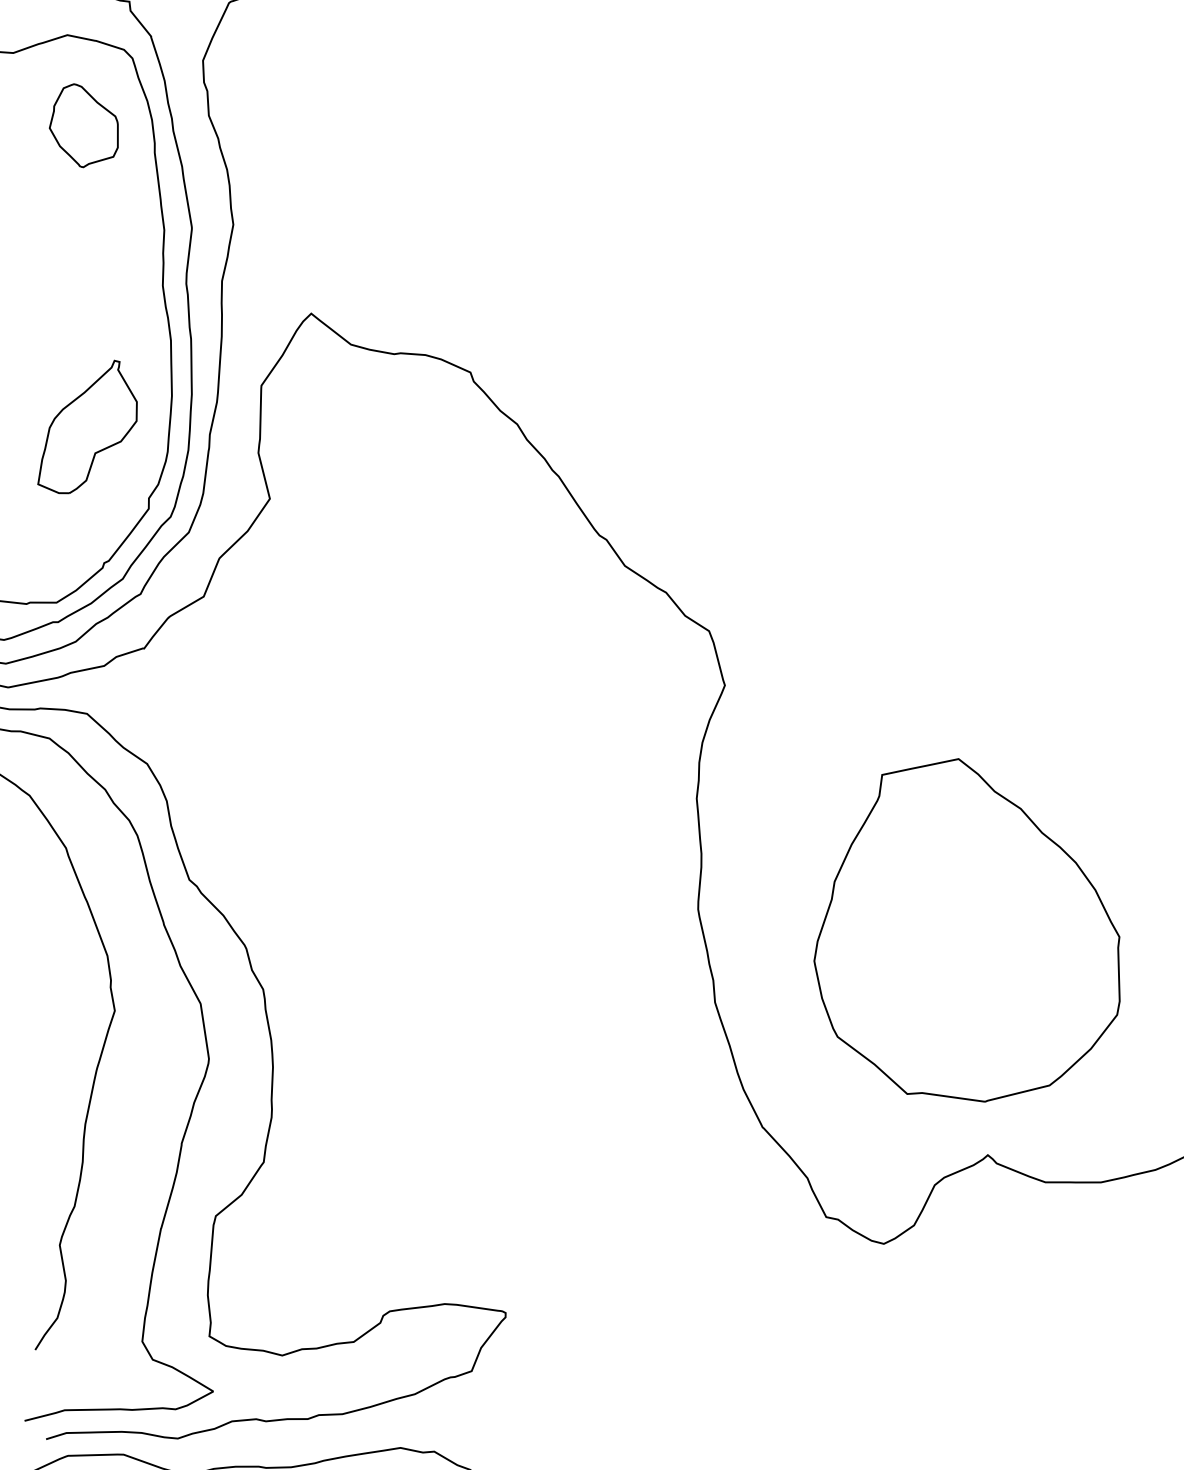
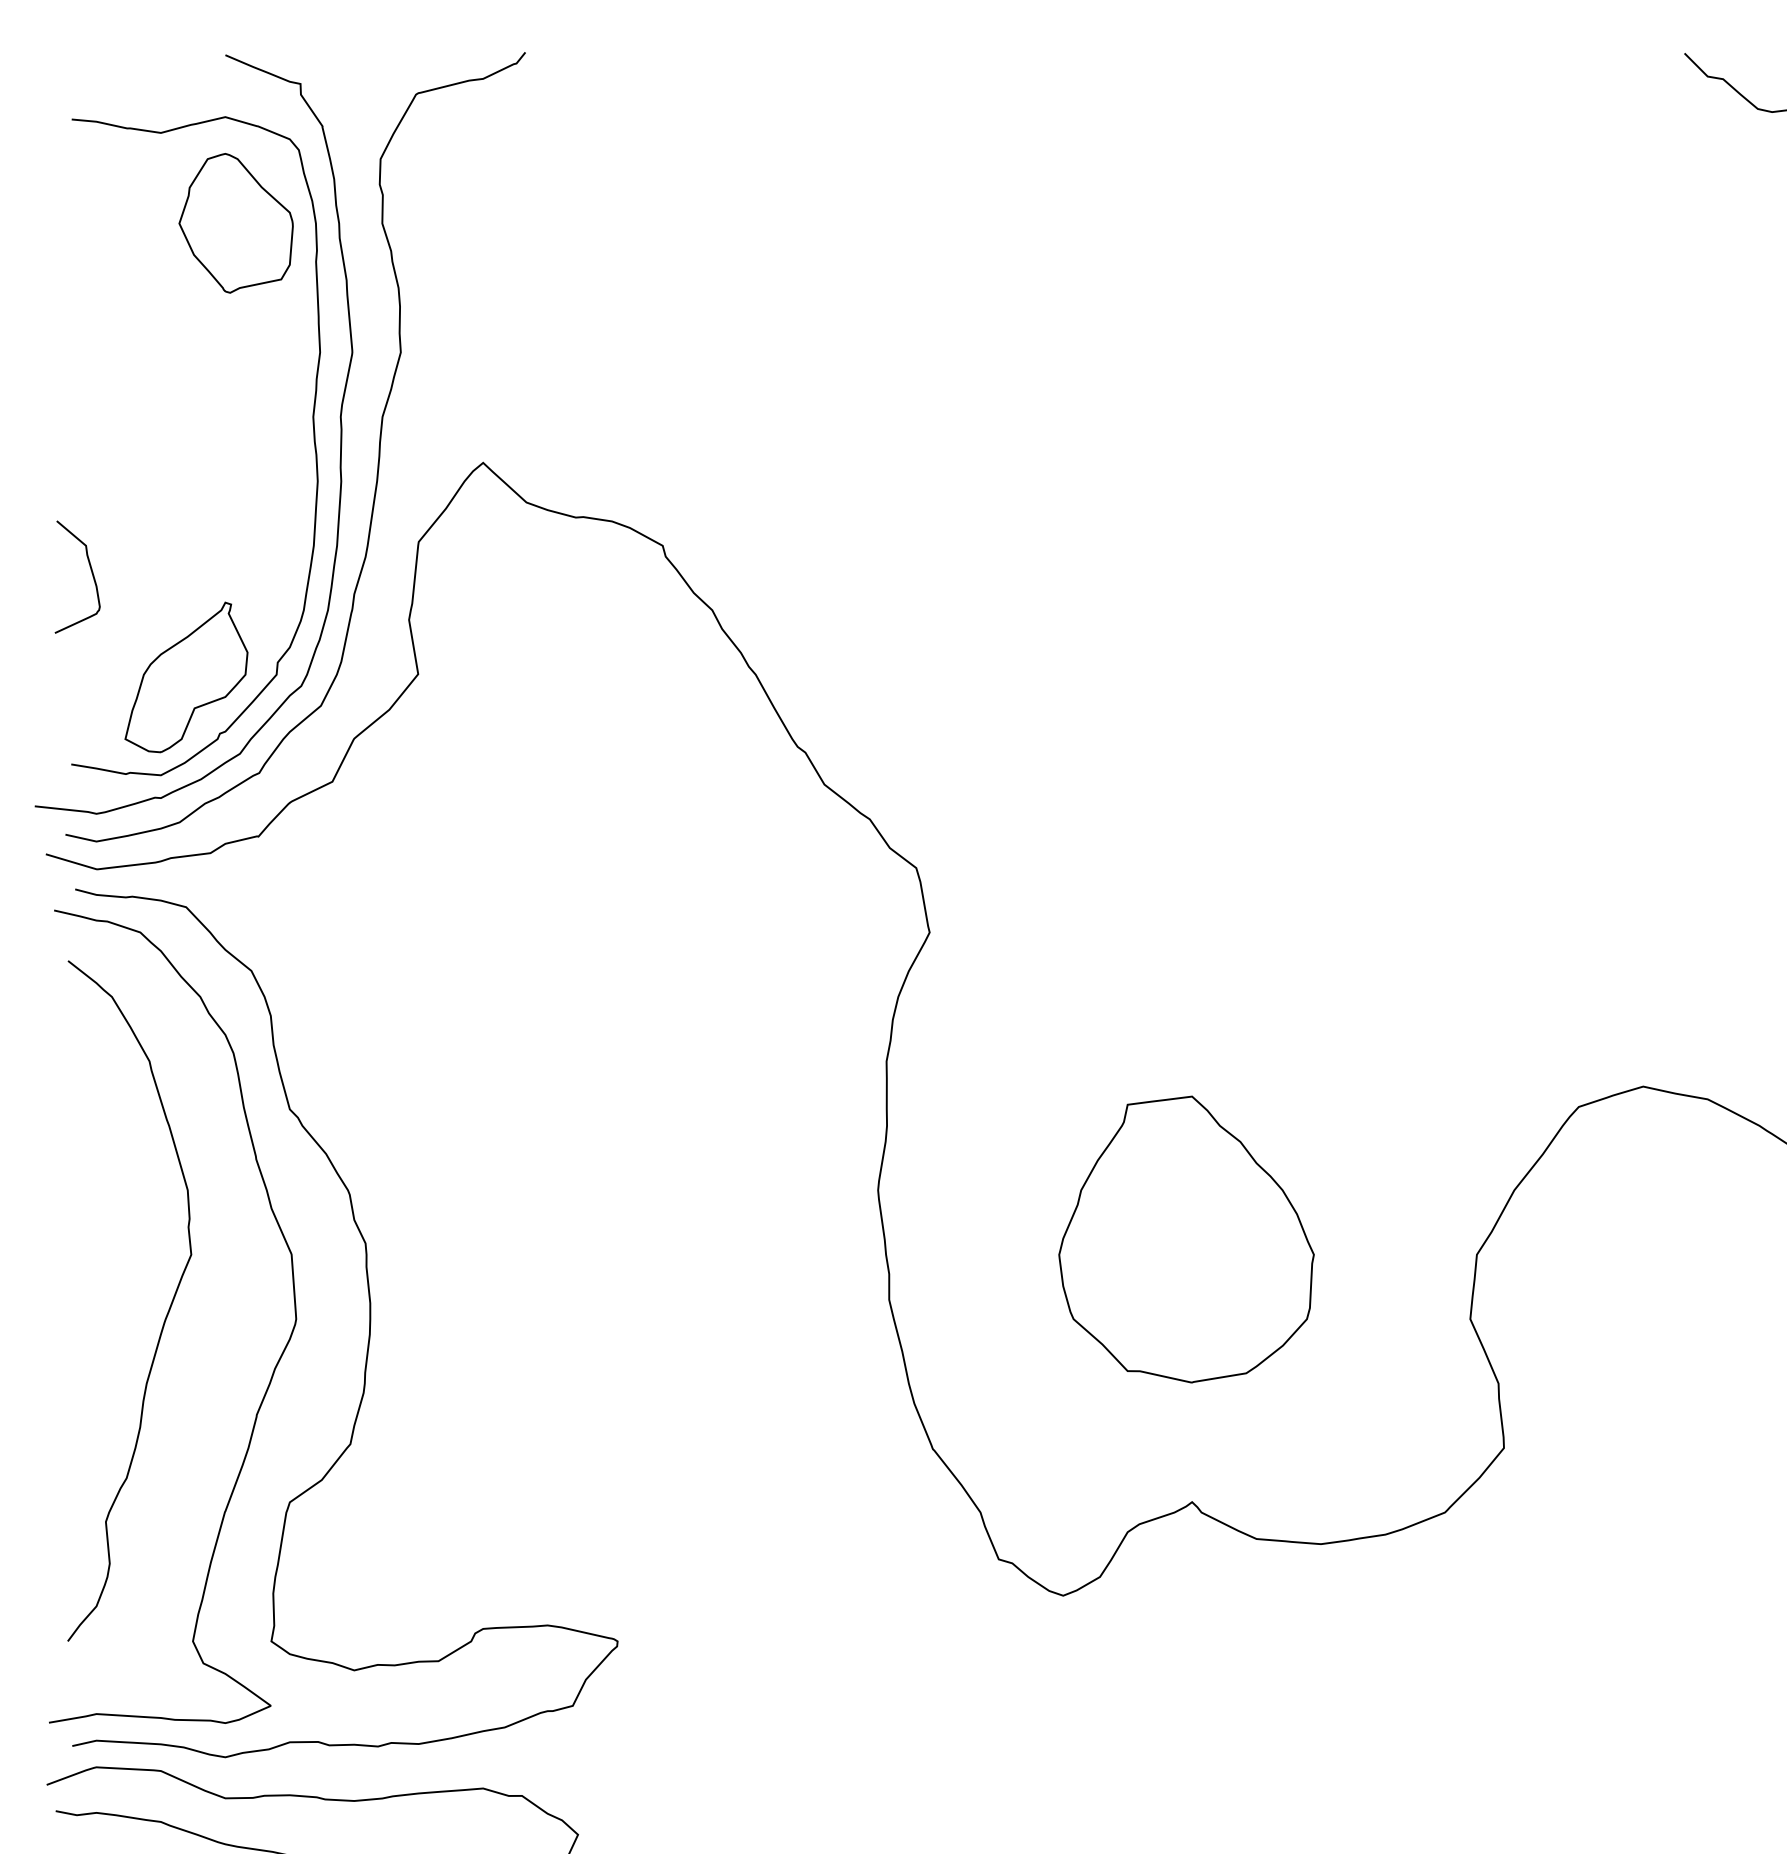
part: (83, 125) -> (235, 223), size x1.43
part: (86, 427) -> (186, 677), moved
part: (965, 930) -> (1186, 1239), size x0.71

